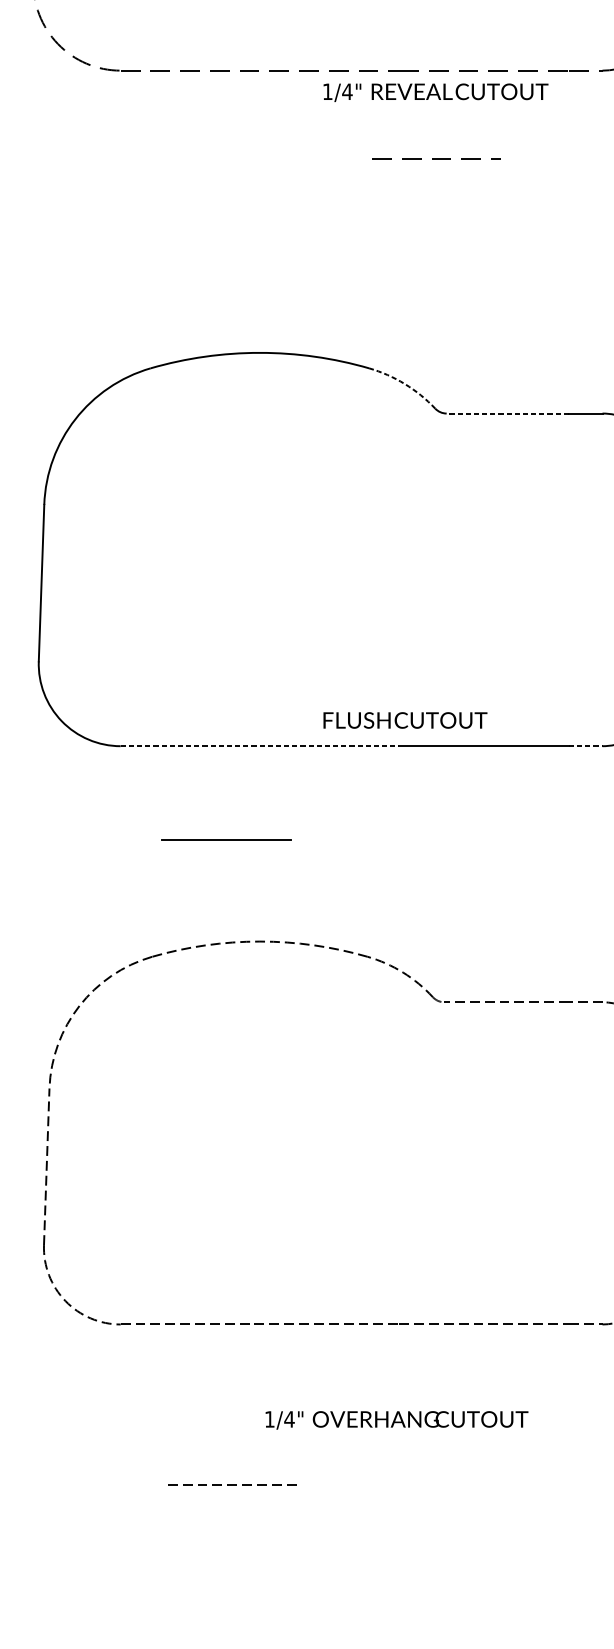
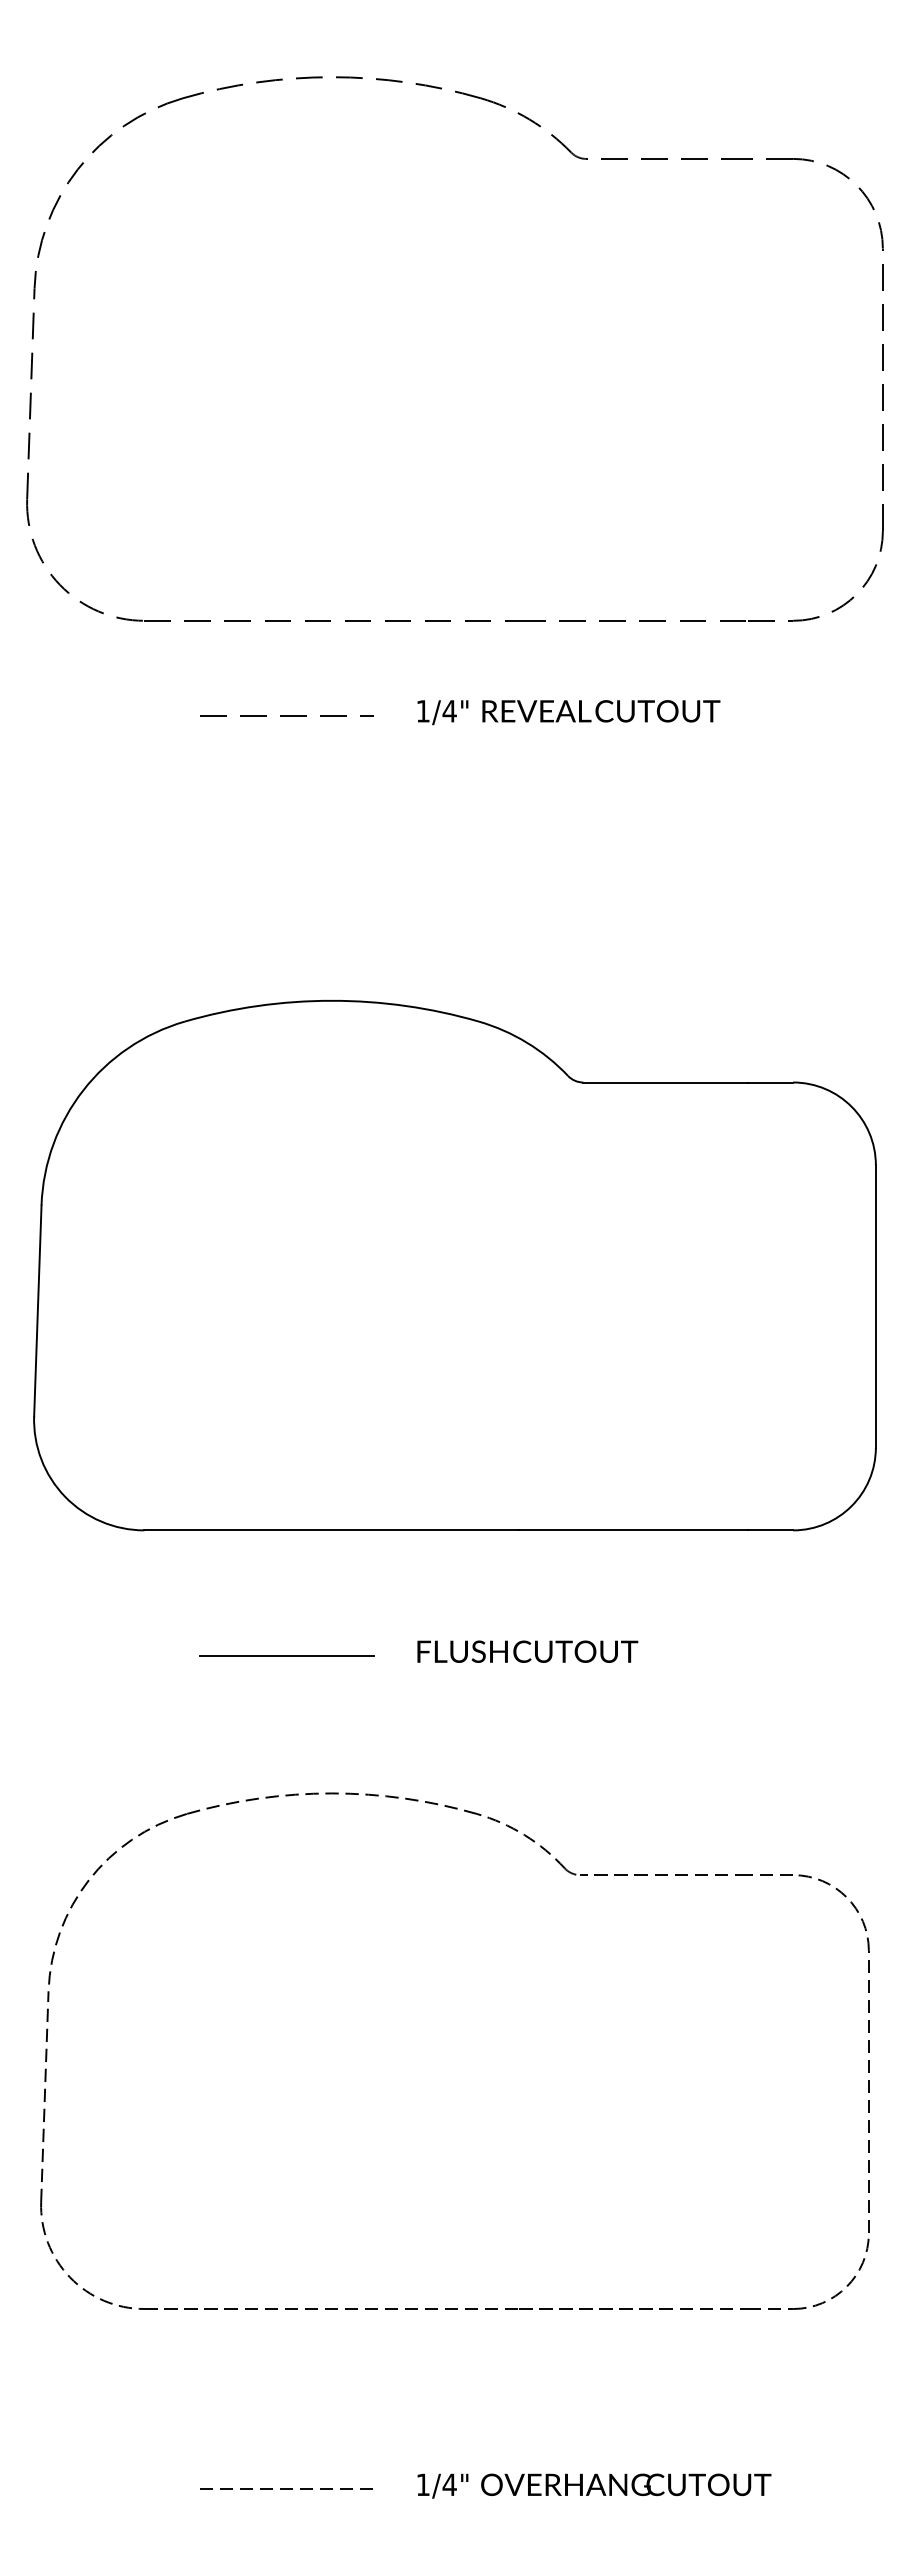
text: (435, 92) -> (568, 712), moved
line: (436, 158) -> (286, 715), moved
arc: (405, 383) -> (527, 1042), dashed -> solid
line: (507, 413) -> (665, 1082), dashed -> solid
text: (405, 720) -> (527, 1651), moved
line: (260, 746) -> (332, 1530), dashed -> solid
line: (585, 746) -> (770, 1530), dashed -> solid
text: (397, 1419) -> (594, 2485), moved
line: (232, 1484) -> (286, 2488), moved

